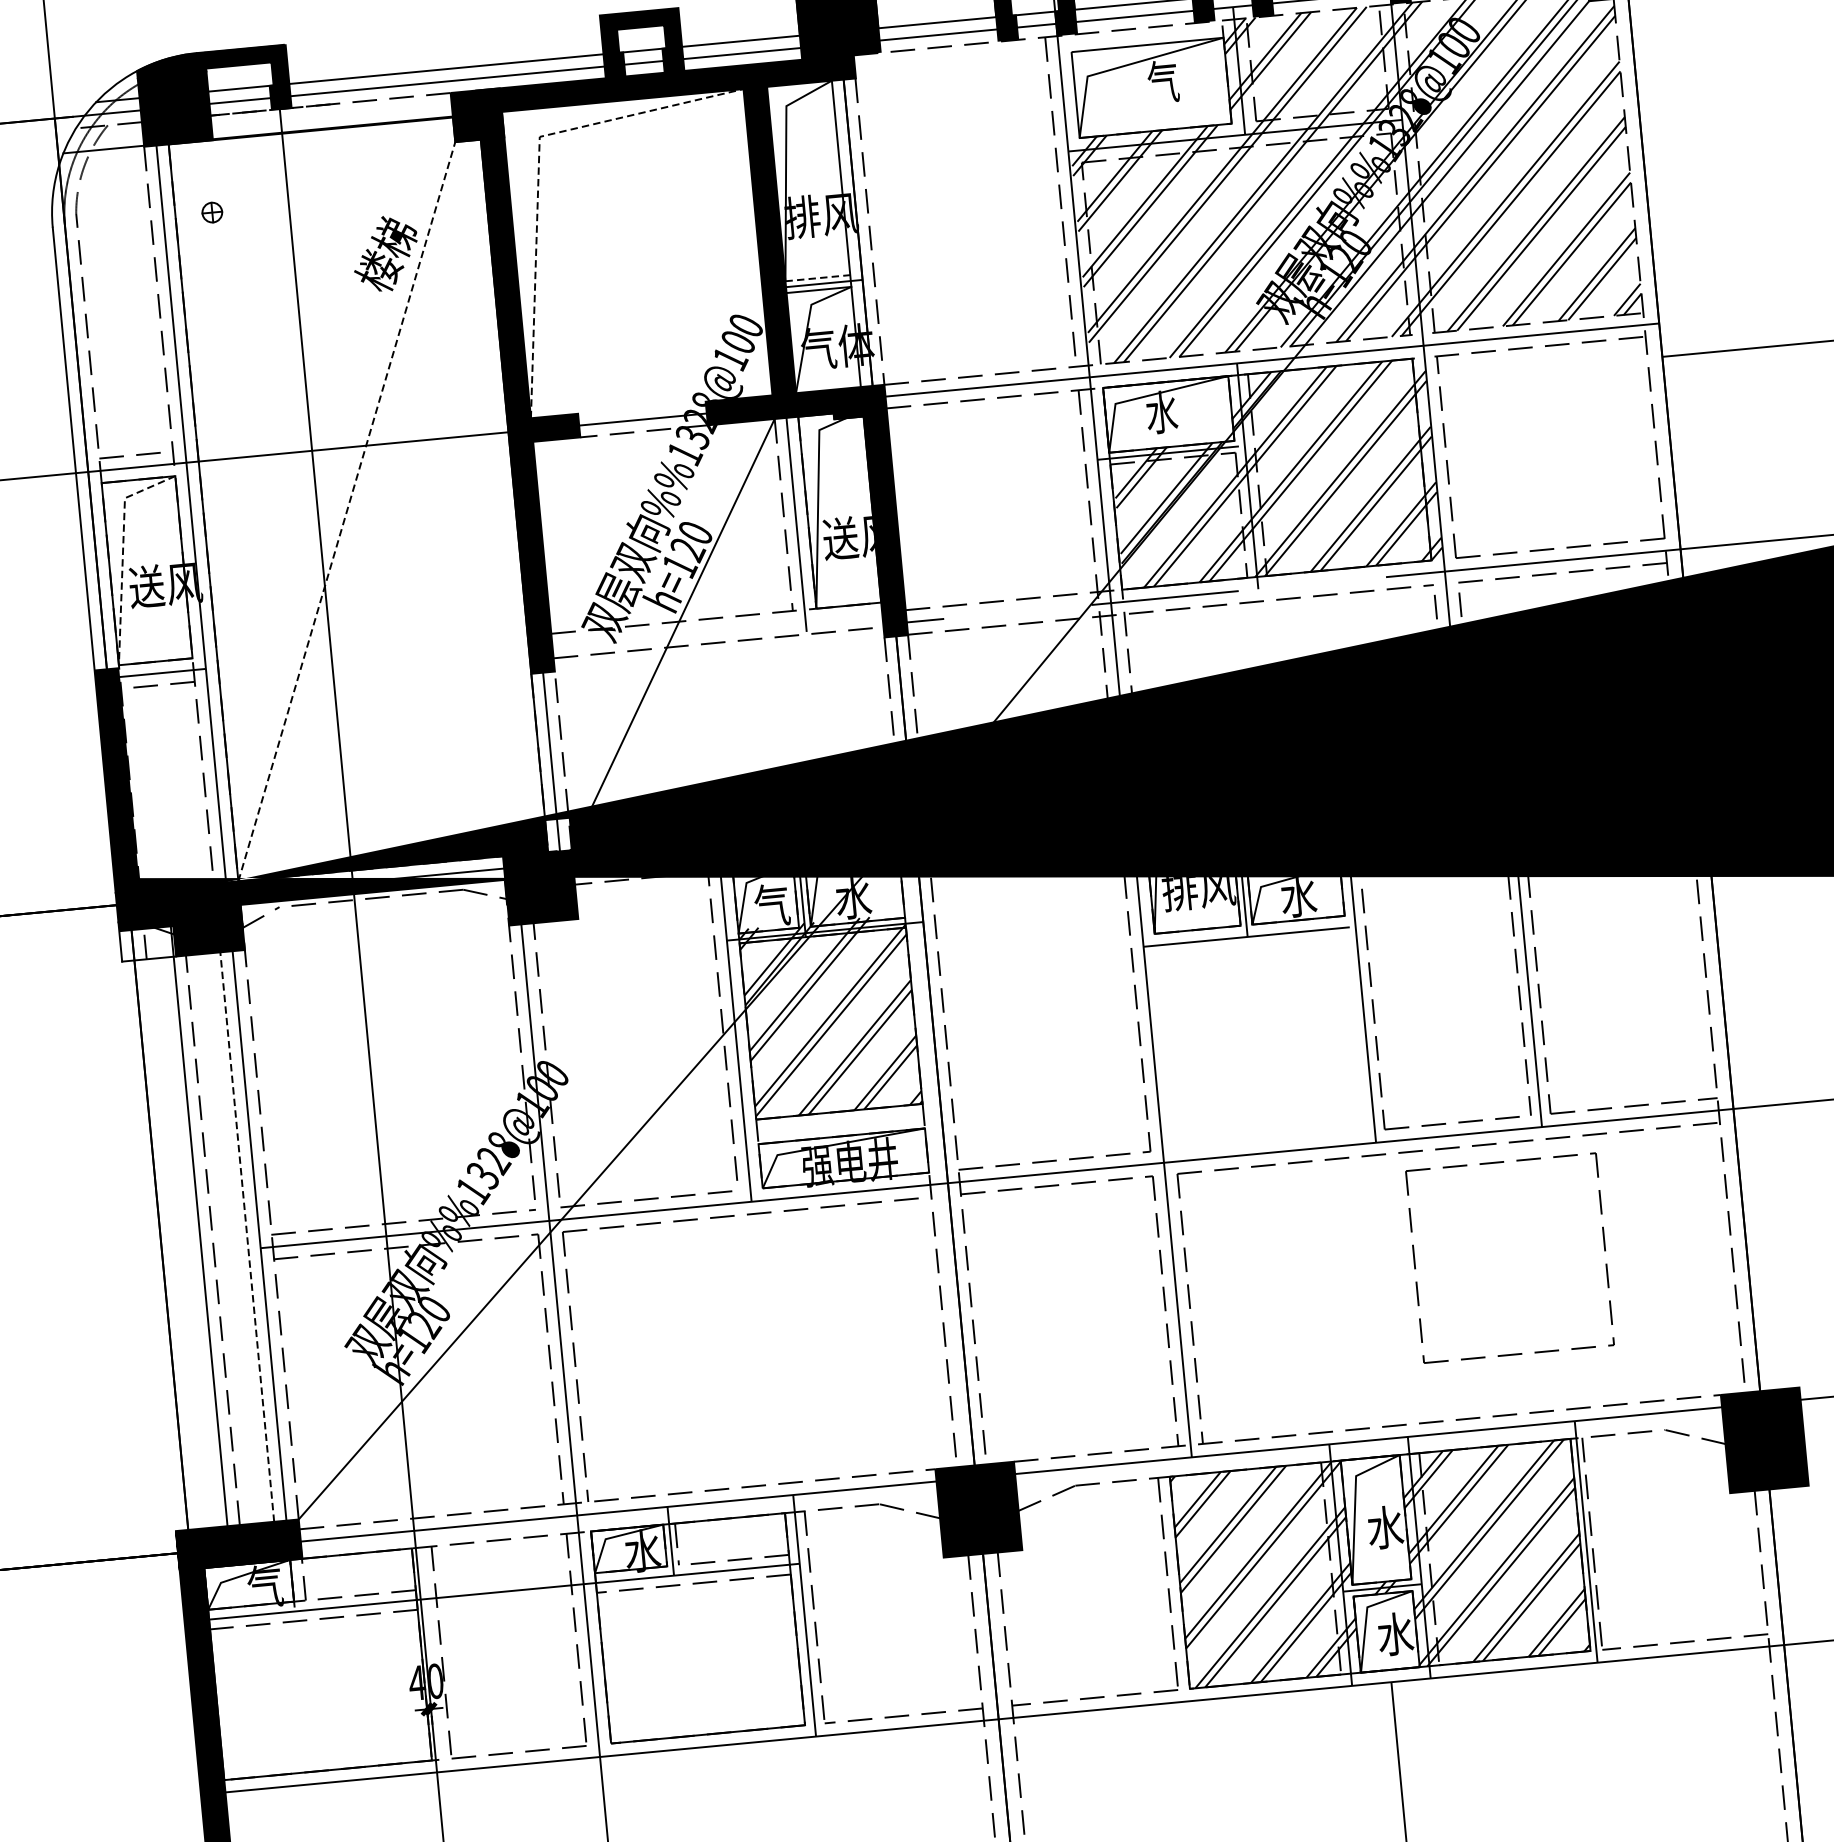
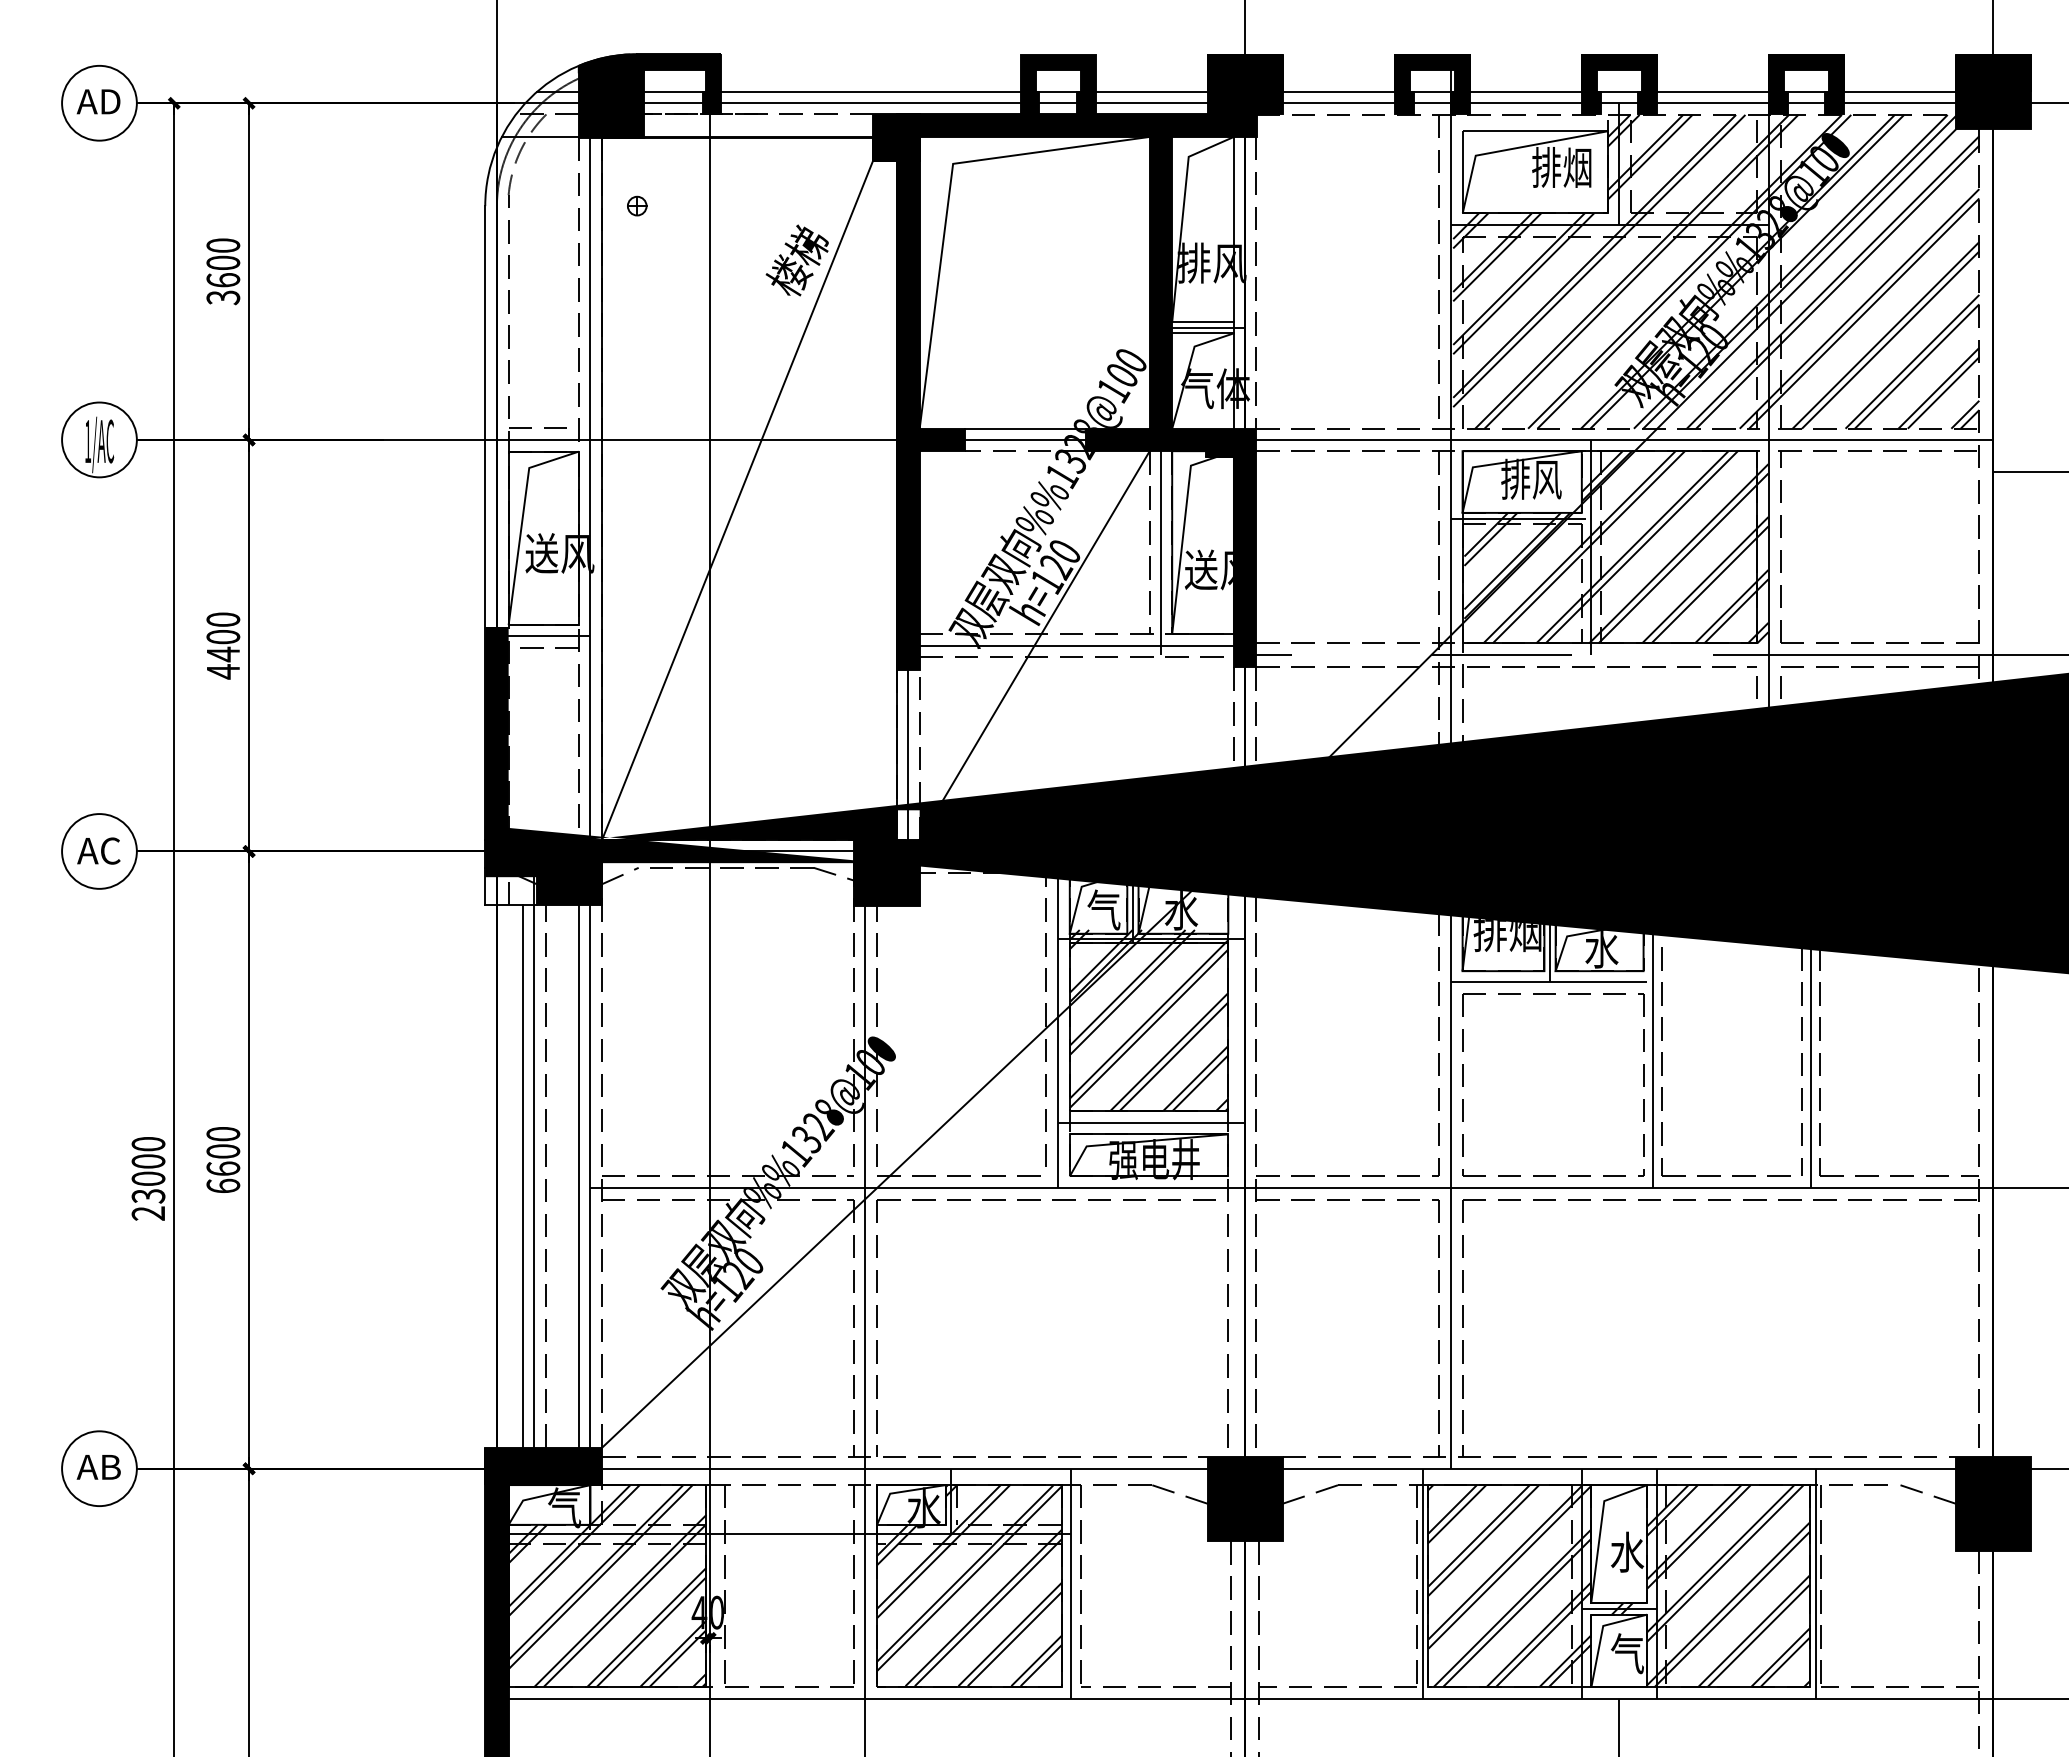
text: (1178, 80) -> (1561, 167), 气 -> 排烟
line: (538, 171) -> (948, 196), dashed -> solid
line: (818, 278) -> (1203, 322), dashed -> solid
line: (642, 407) -> (1025, 428), added
text: (1178, 409) -> (1531, 478), 水 -> 排风
line: (346, 511) -> (737, 500), dashed -> solid
line: (123, 554) -> (522, 520), dashed -> solid
line: (717, 630) -> (1076, 645), added
text: (1217, 892) -> (1525, 937), 排风 -> 排烟
line: (843, 1123) -> (1151, 1122), added
part: (1501, 1163) -> (1553, 994), moved
line: (245, 1223) -> (578, 1163), dashed -> solid
line: (188, 1242) -> (522, 1176), added
line: (1173, 1580) -> (1422, 1583), added
hatch: (698, 1627) -> (969, 1585), added
text: (1394, 1633) -> (1626, 1653), 水 -> 气
hatch: (318, 1664) -> (607, 1586), added

